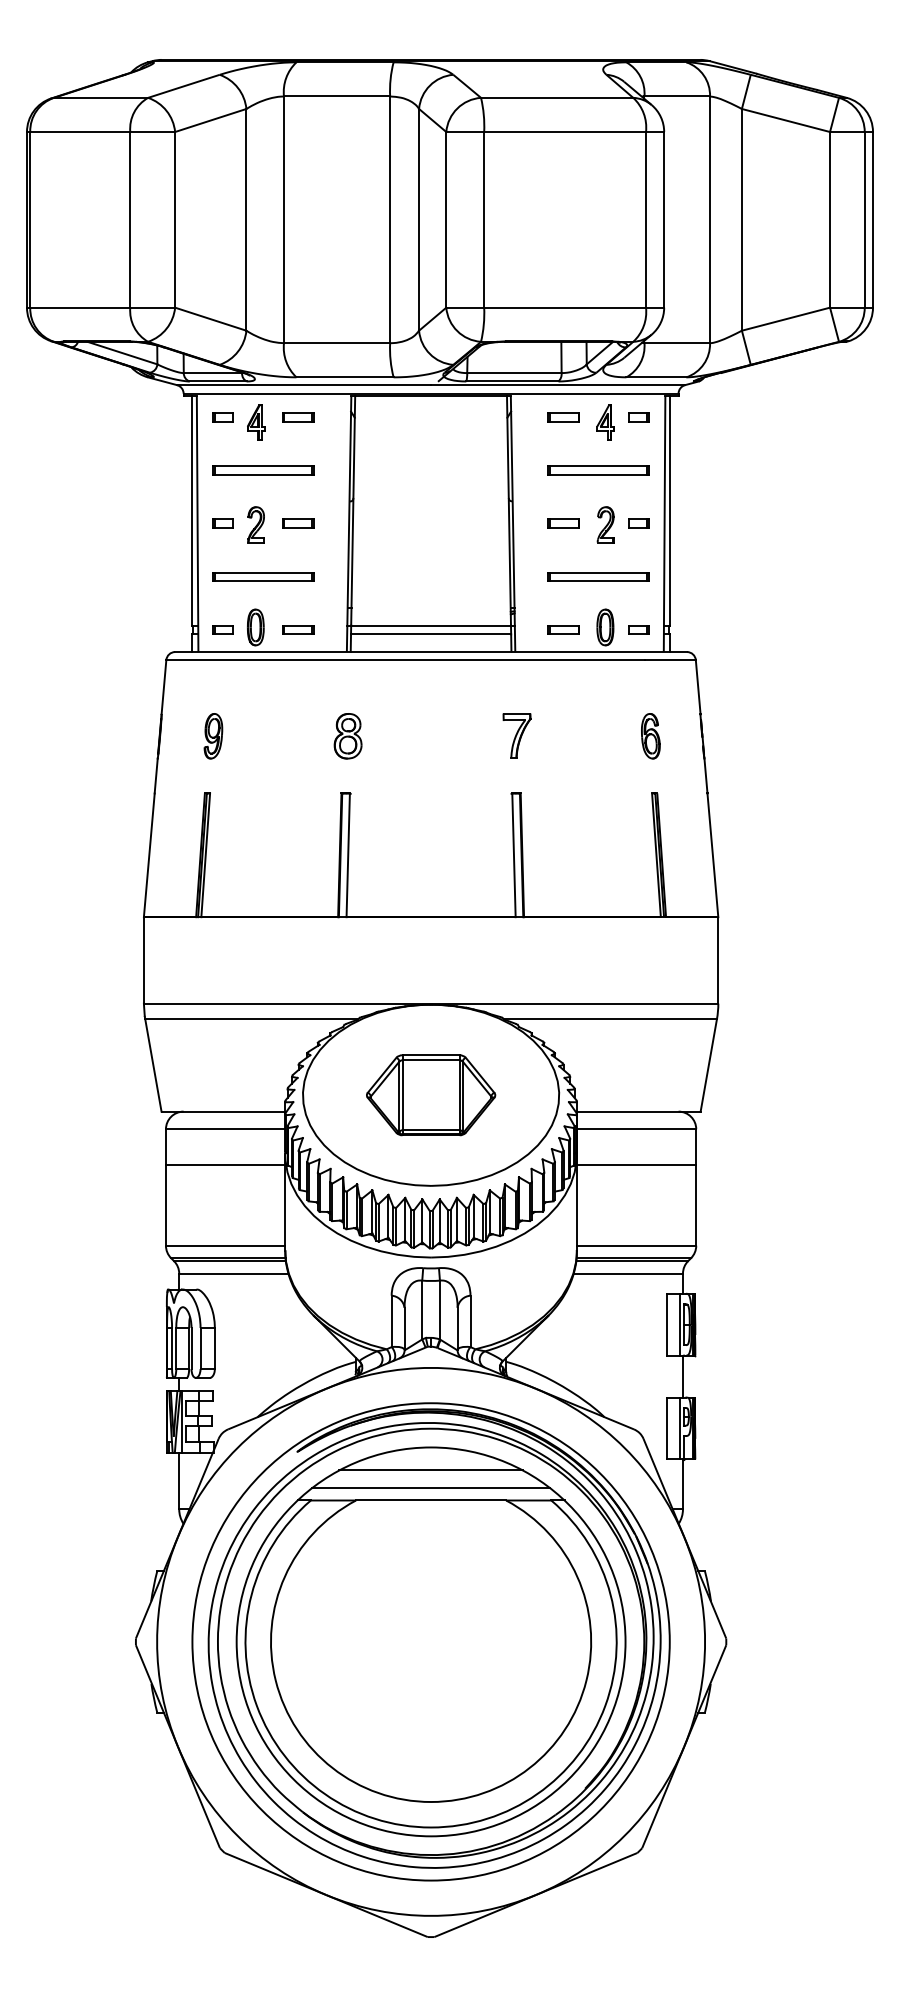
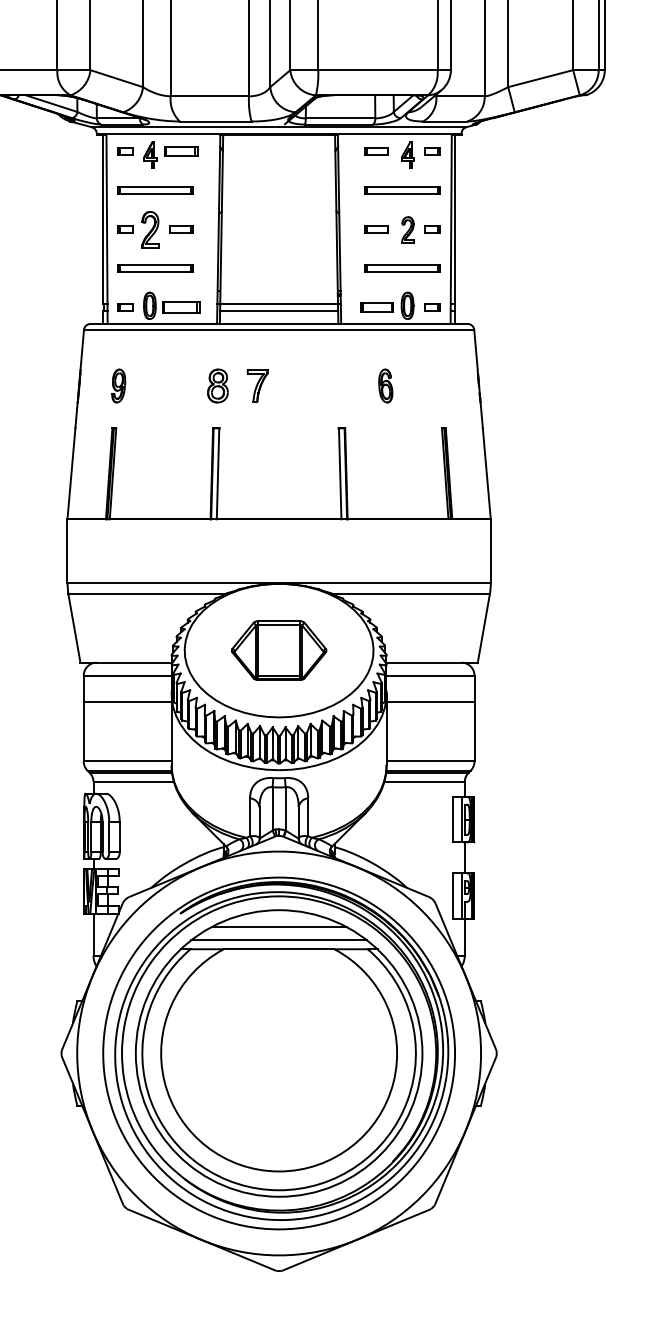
part: (298, 417) -> (181, 151), size x1.4
part: (255, 524) -> (149, 229), size x1.4
part: (298, 629) -> (181, 307), size x1.6
part: (563, 629) -> (376, 307), size x1.4
part: (516, 735) -> (257, 385), moved
part: (650, 736) -> (385, 386), moved

